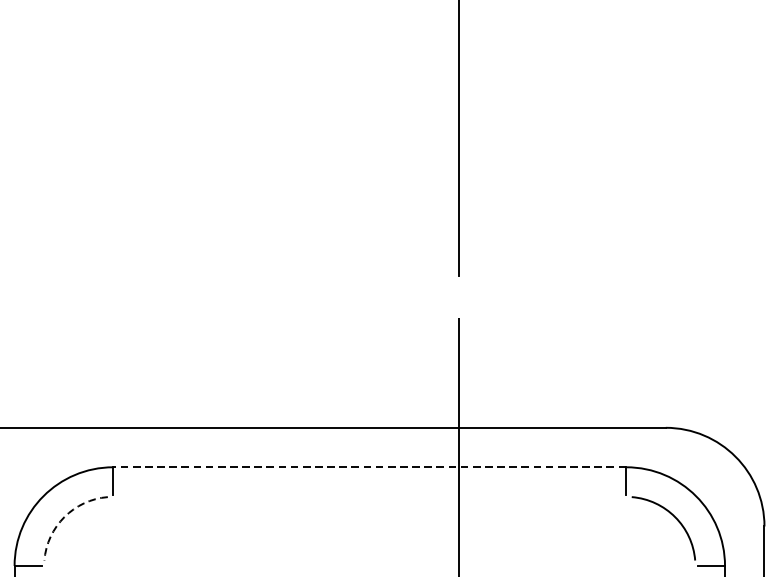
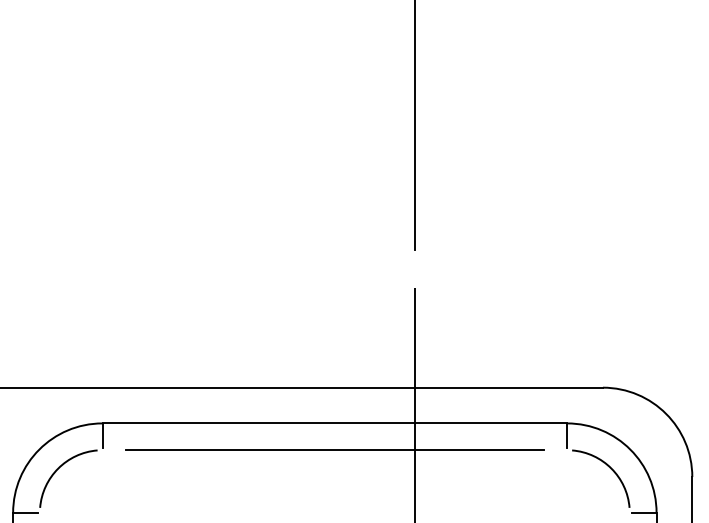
line: (369, 467) -> (334, 423), dashed -> solid
line: (369, 497) -> (334, 450), added
arc: (64, 517) -> (58, 468), dashed -> solid

